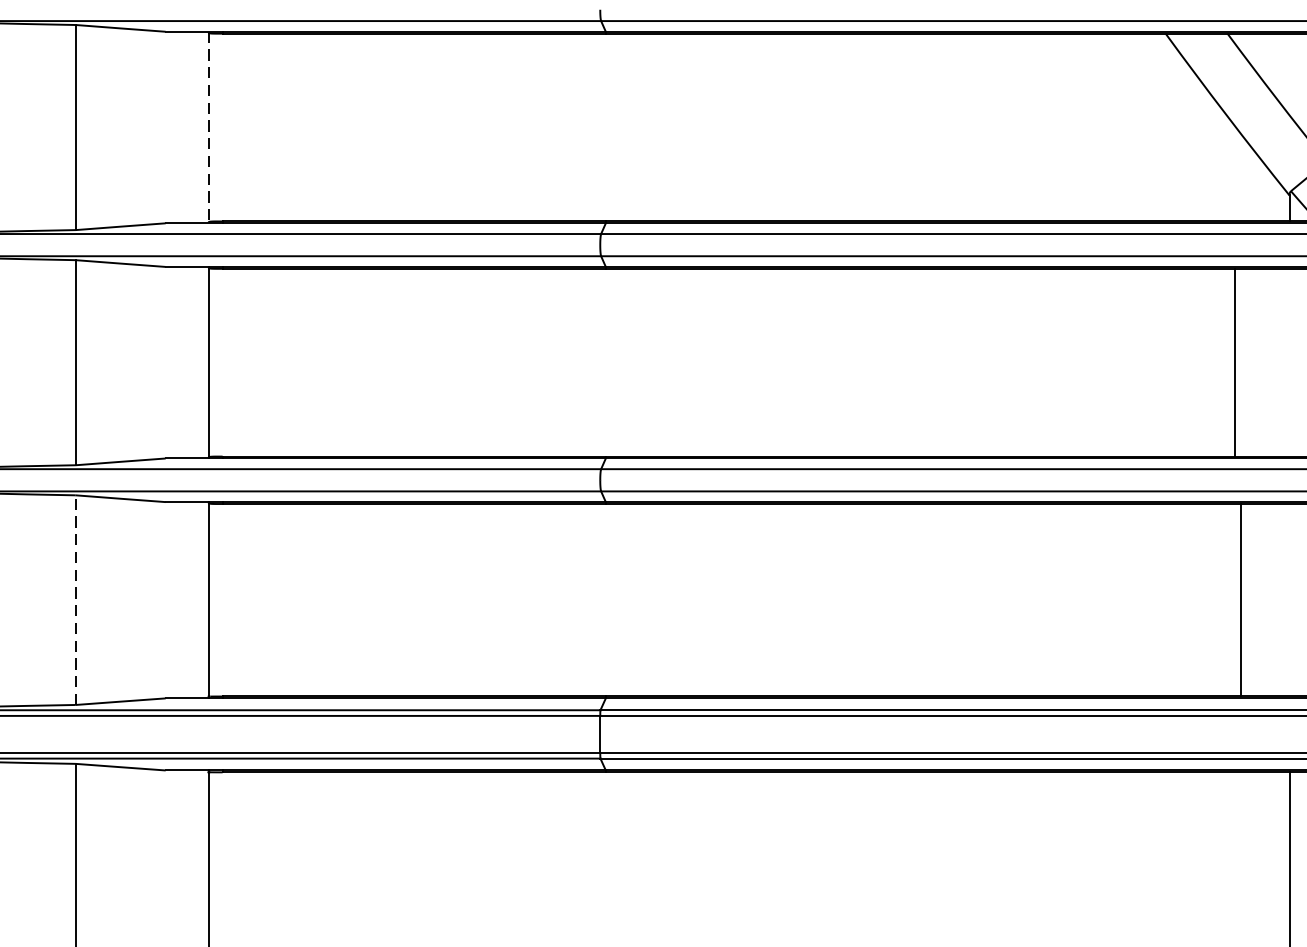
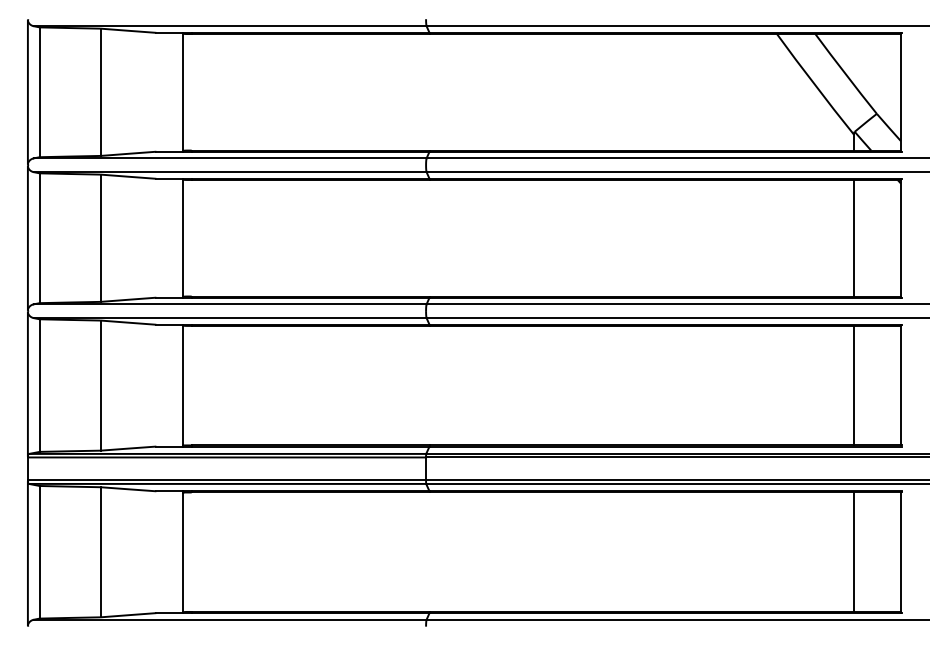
line: (207, 127) -> (182, 92), dashed -> solid
line: (1234, 361) -> (853, 237), moved
line: (75, 599) -> (100, 385), dashed -> solid
line: (1240, 599) -> (853, 385), moved

